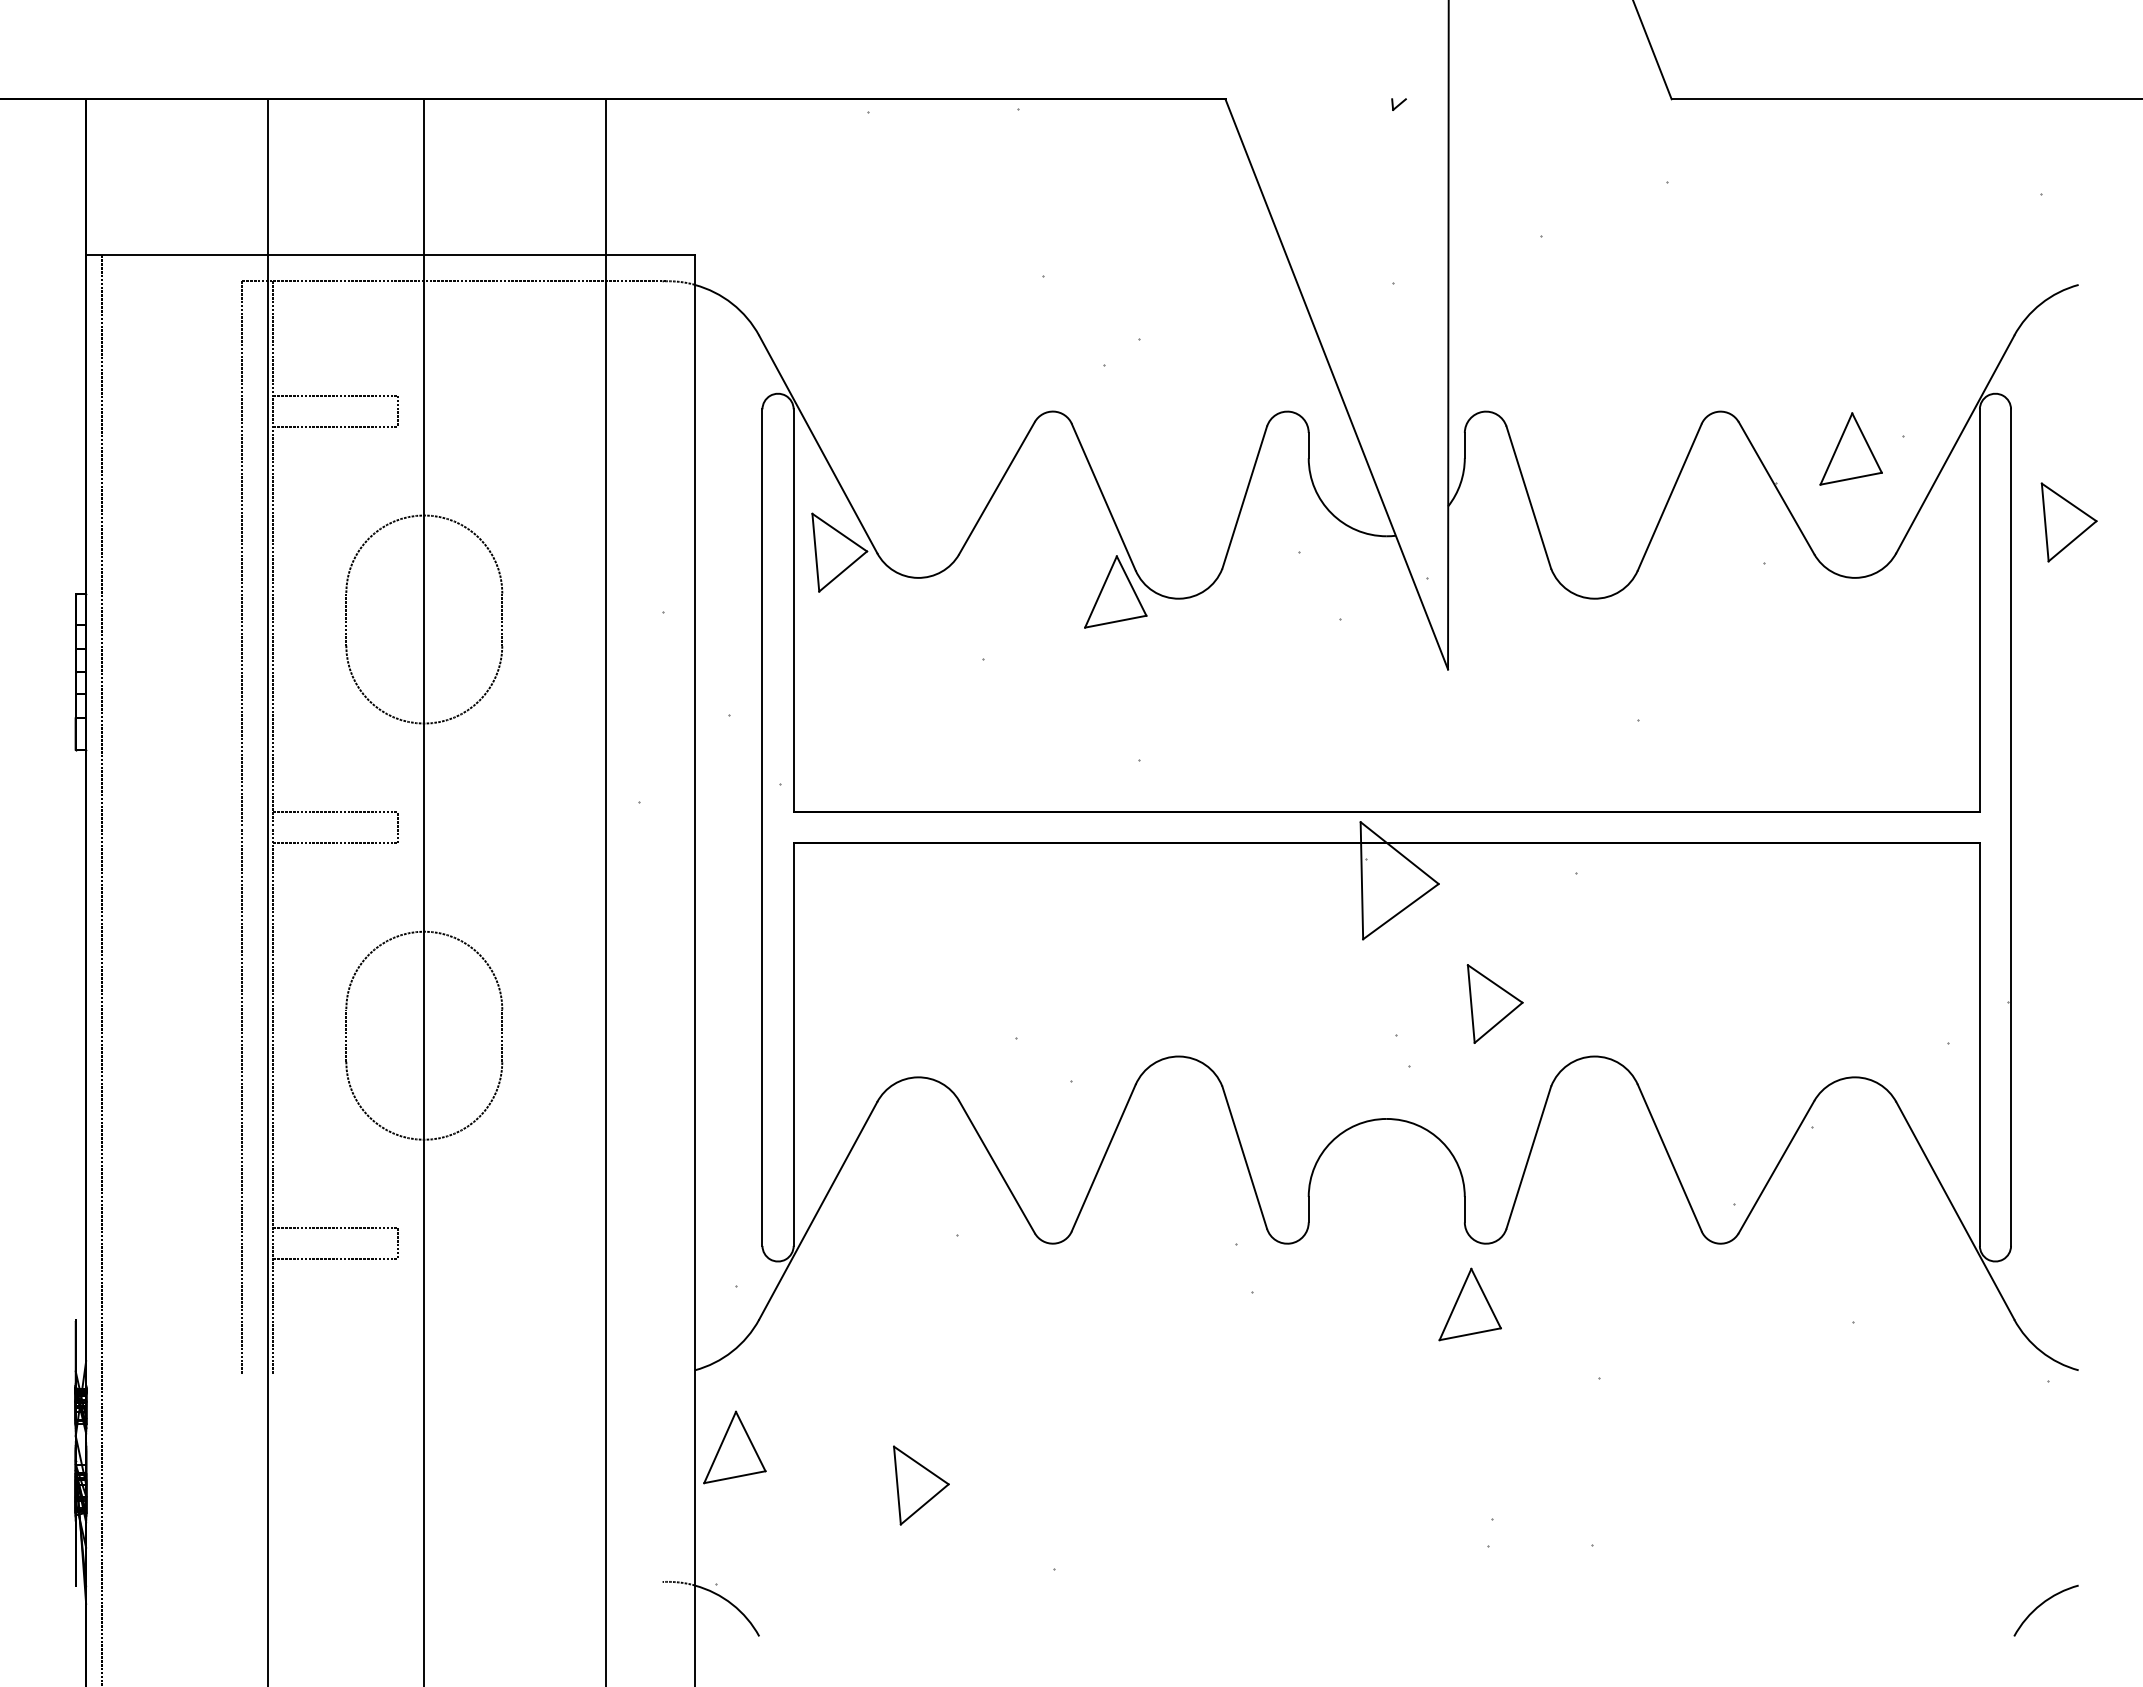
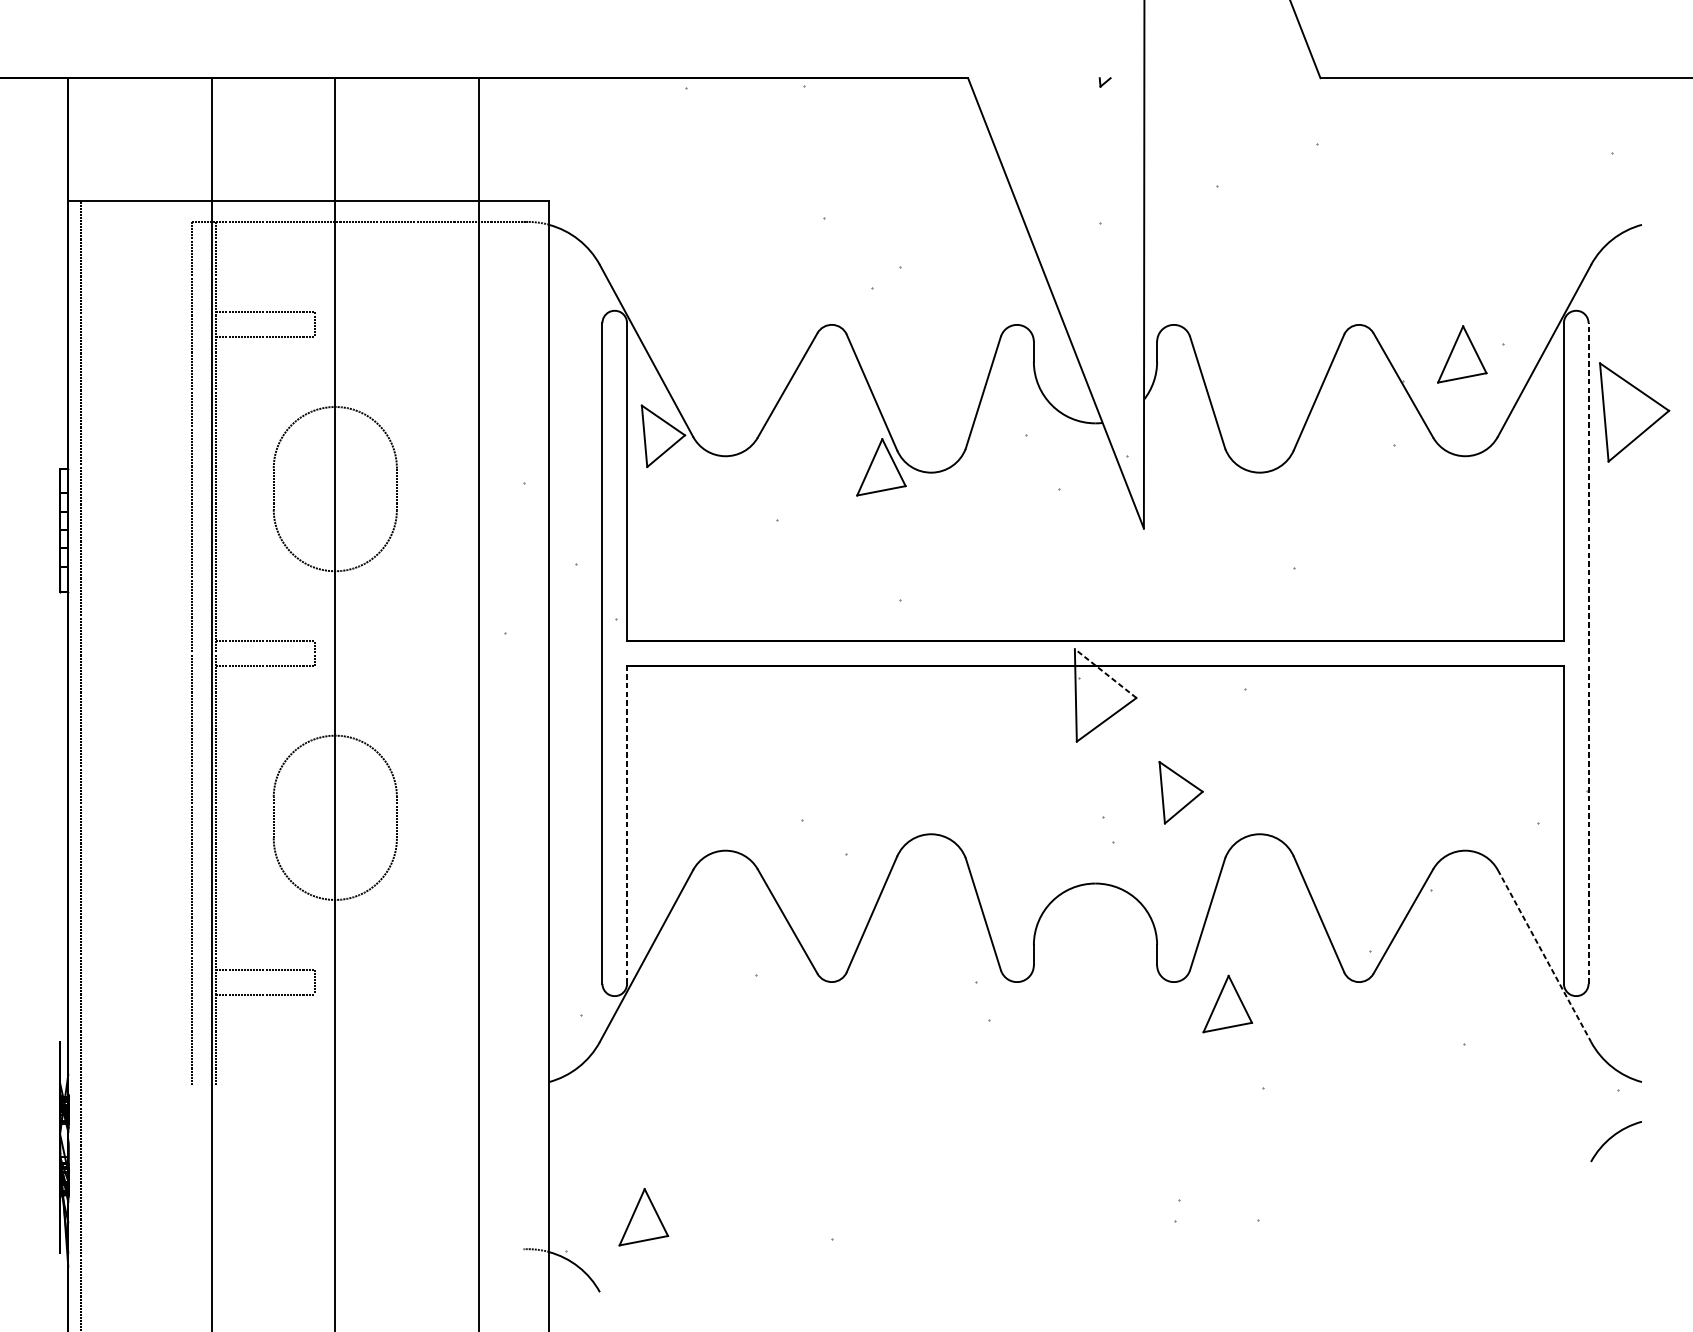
part: (2068, 522) -> (1633, 412), size x1.6
line: (2011, 827) -> (1588, 653), solid -> dashed
line: (1399, 853) -> (1105, 673), solid -> dashed
line: (793, 1044) -> (626, 824), solid -> dashed
line: (1955, 1210) -> (1544, 955), solid -> dashed
part: (1469, 1304) -> (1227, 1004), moved
part: (734, 1447) -> (643, 1217), moved
part: (921, 1485) -> (728, 1173), removed
arc: (2041, 1605) -> (1612, 1137), moved

